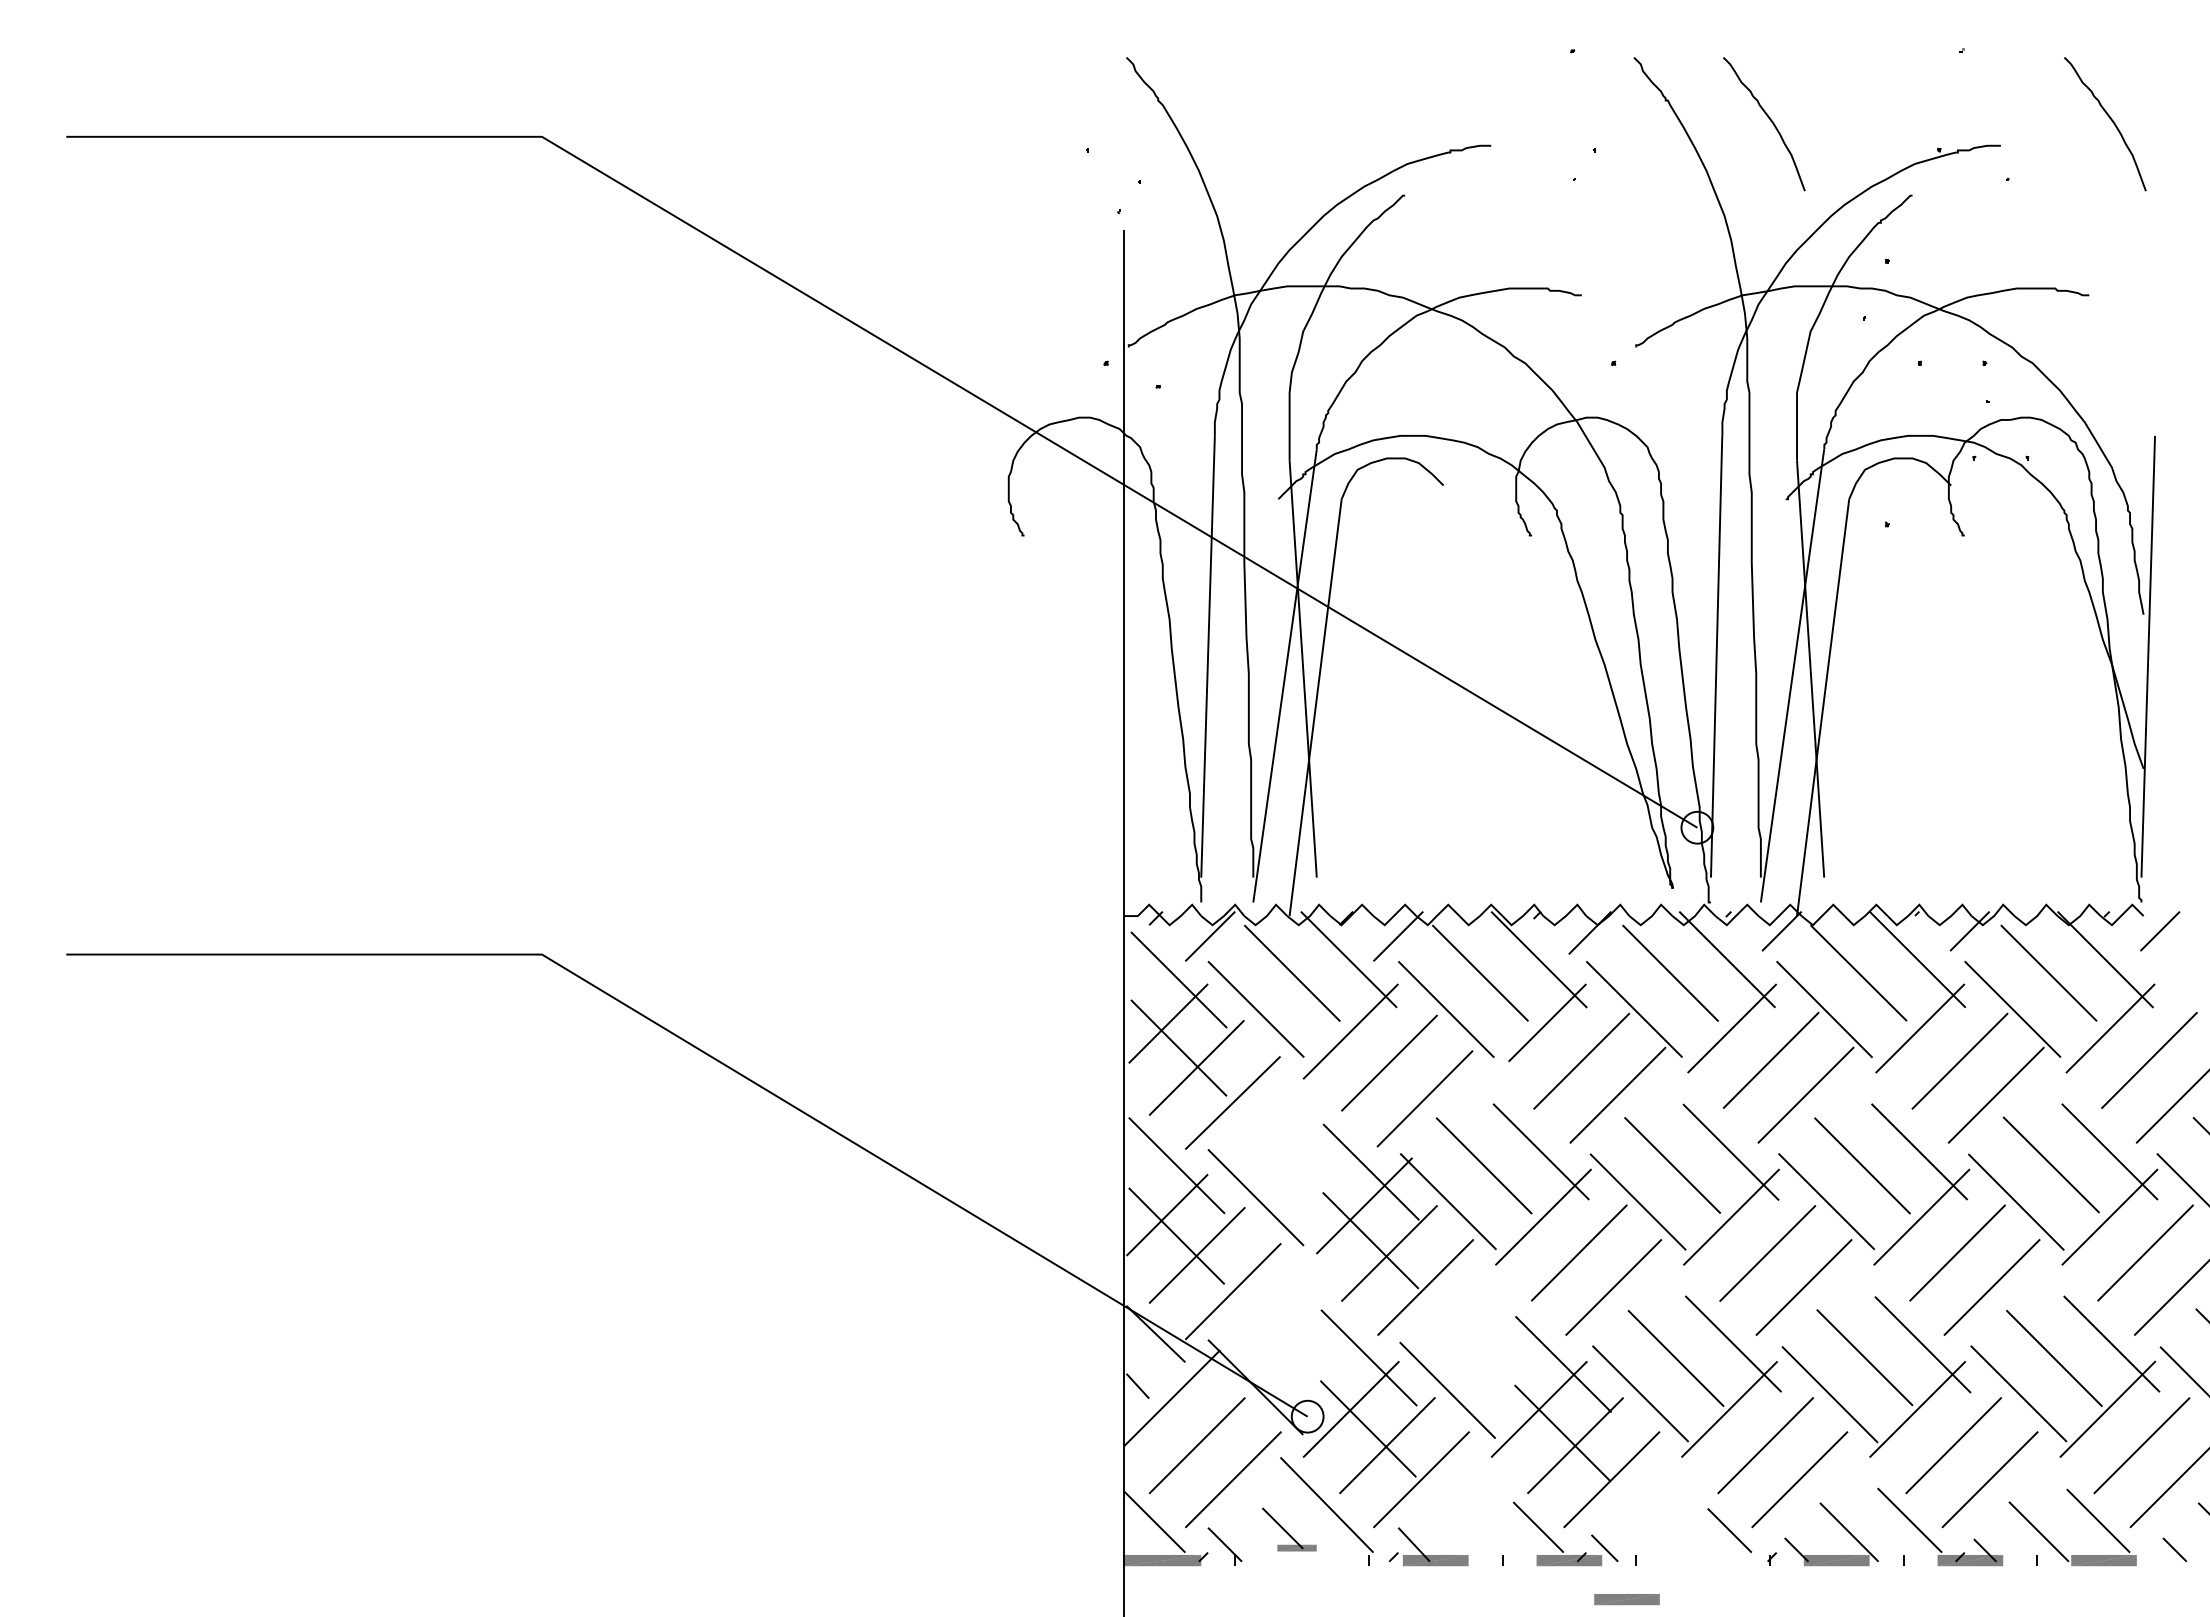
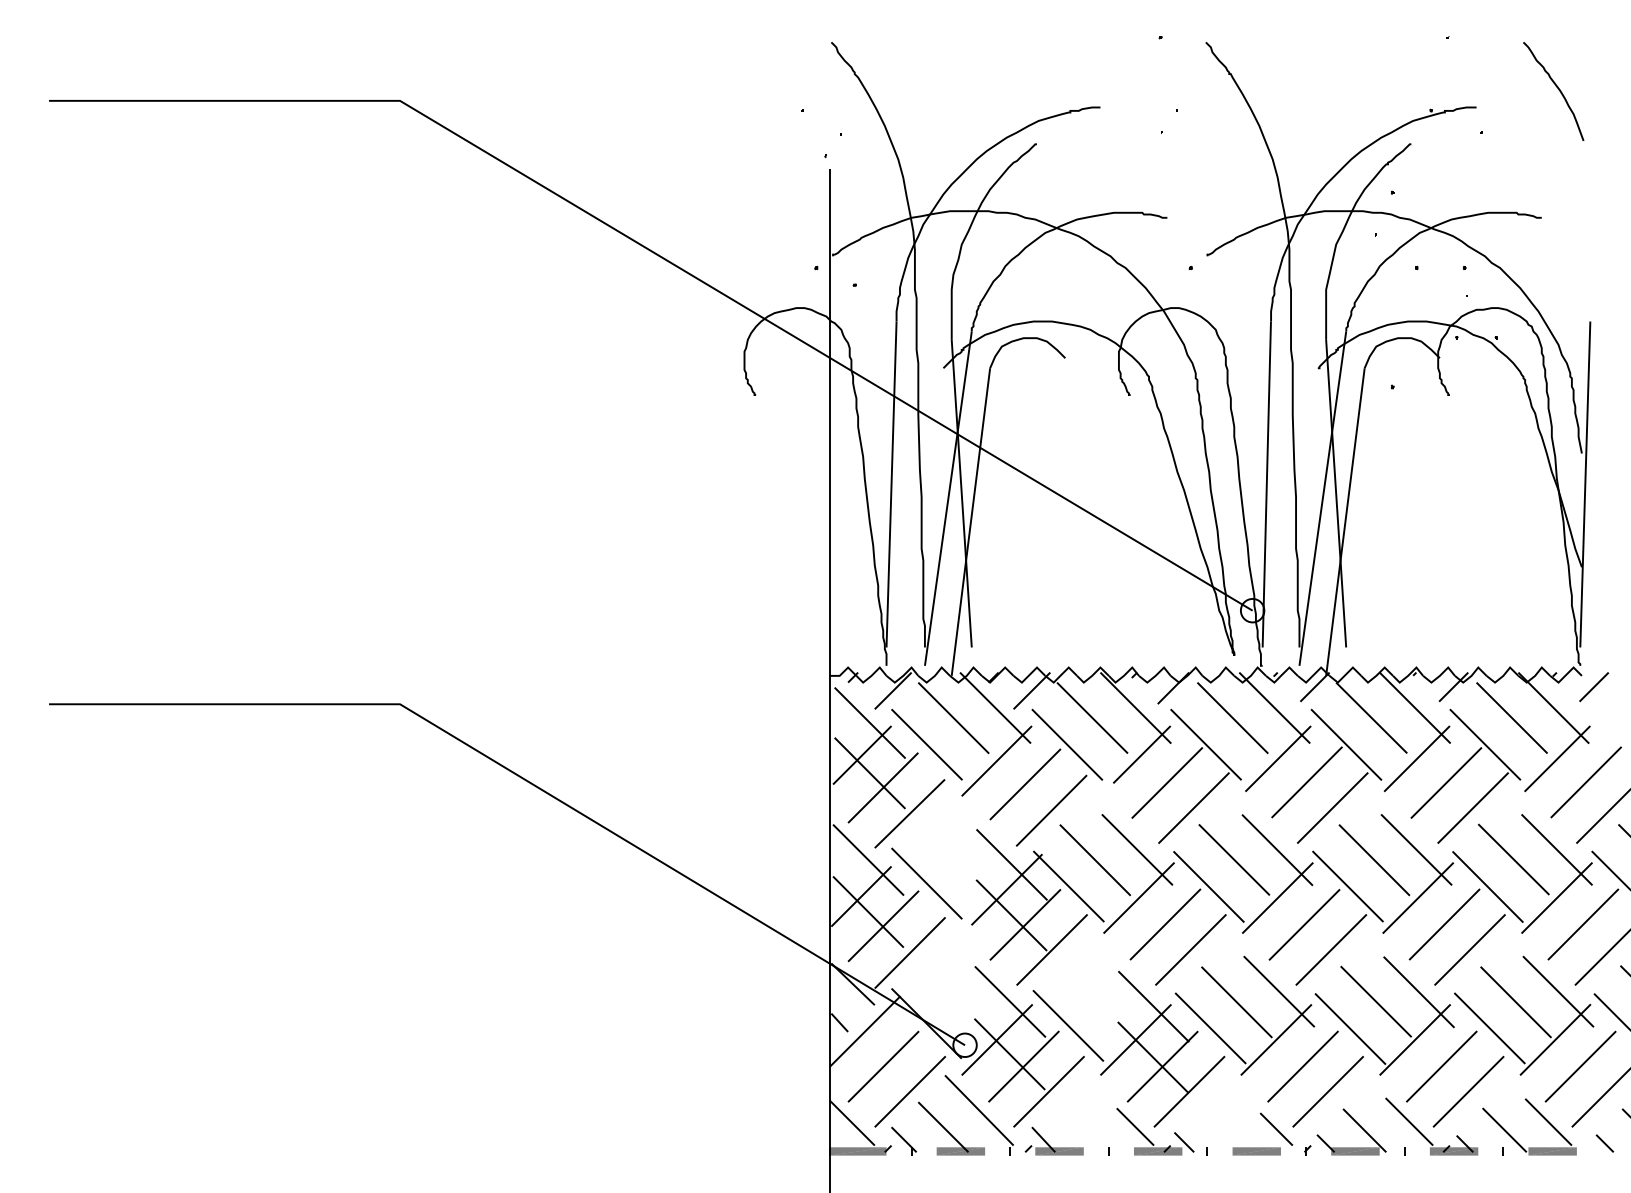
curve: (1770, 121) -> (1306, 89), removed
part: (1289, 1529) -> (951, 1128), size x1.67
part: (1626, 1599) -> (1256, 1151), moved

